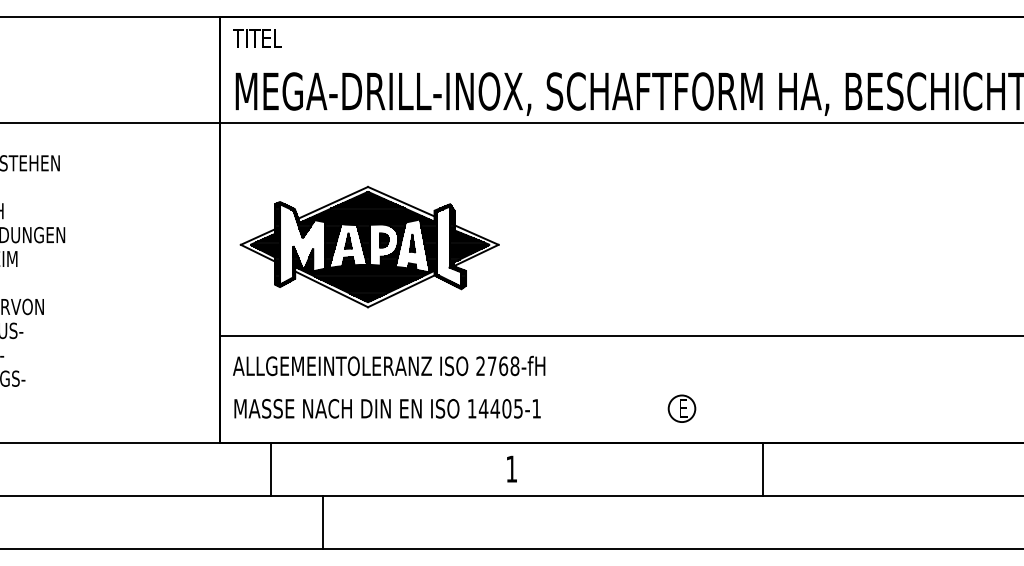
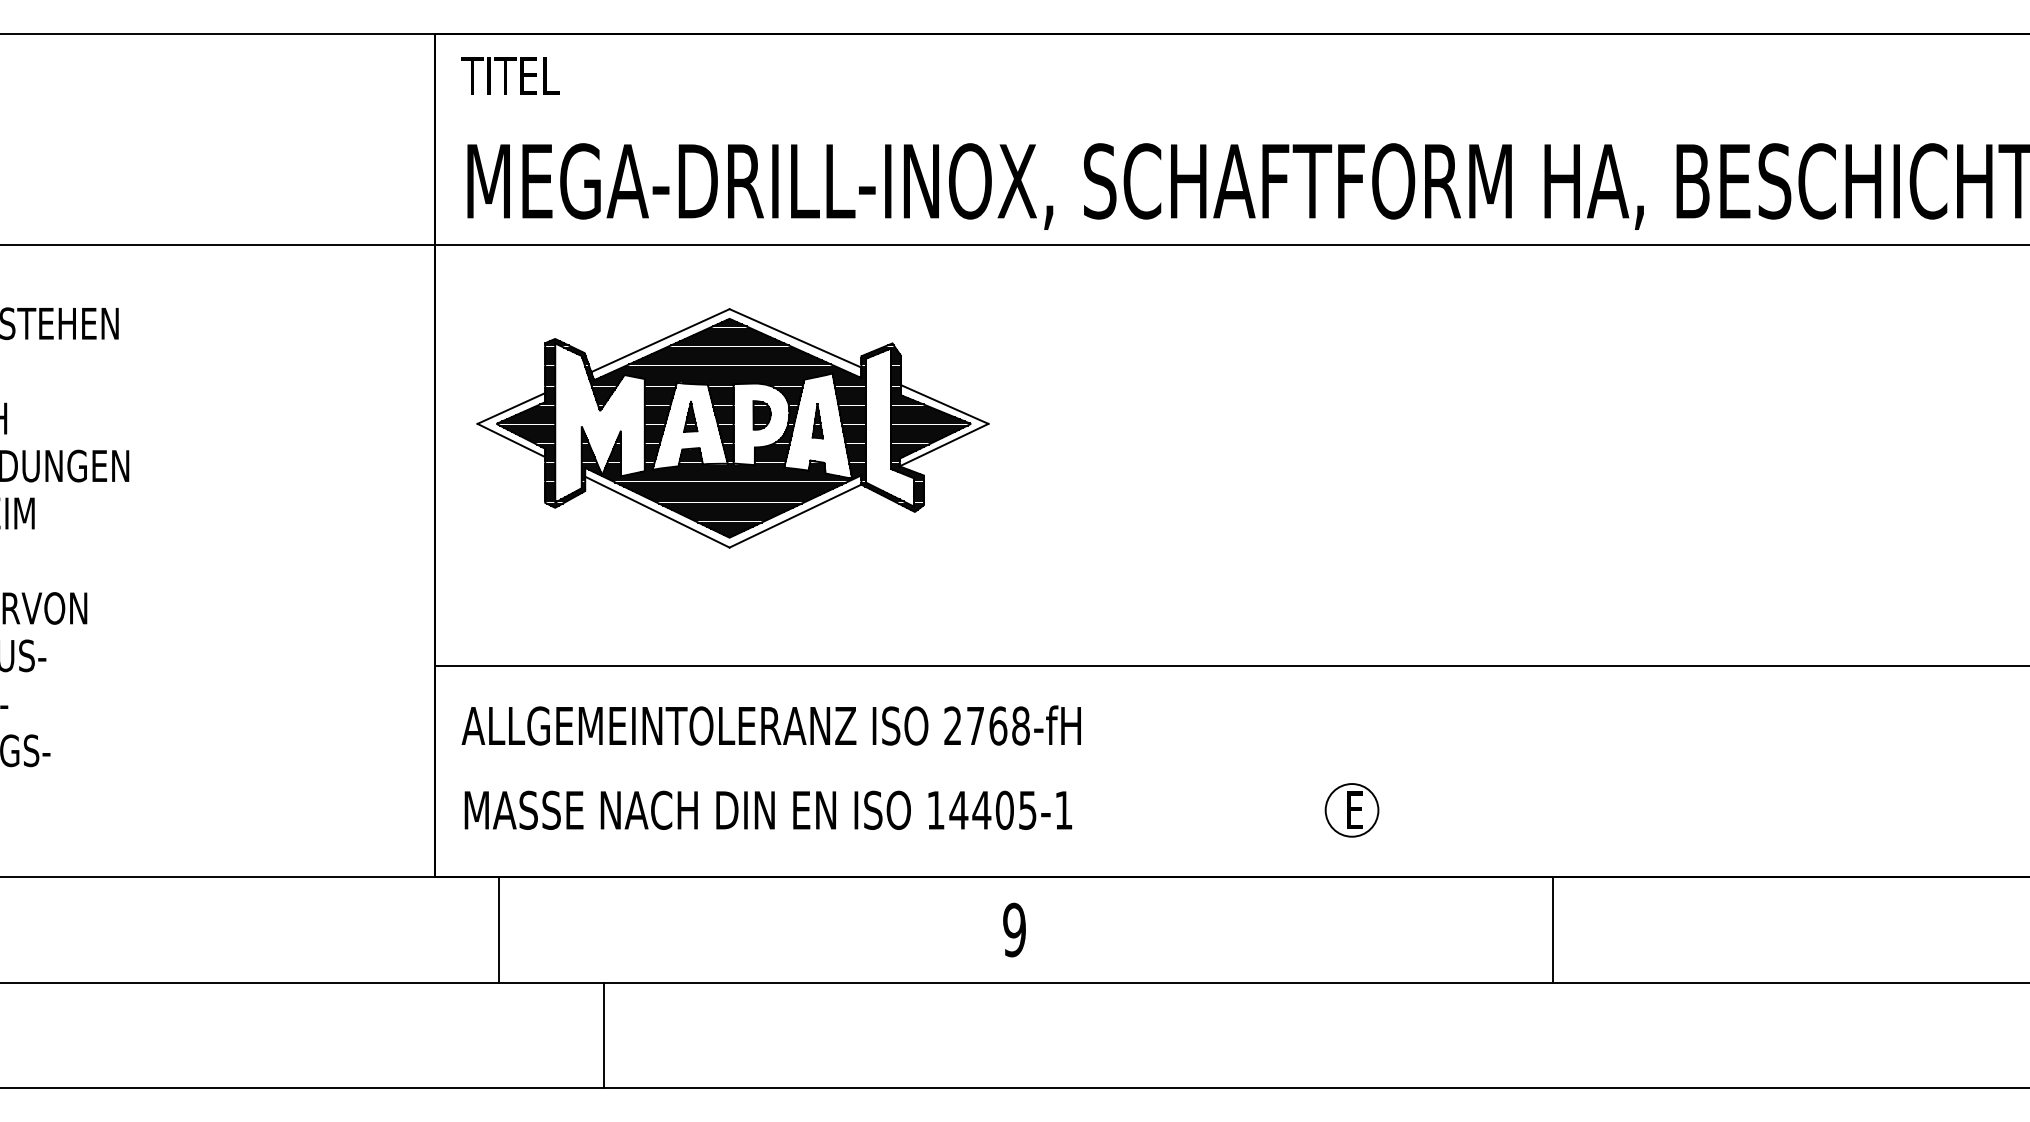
part: (369, 246) -> (732, 427), moved
line: (270, 468) -> (498, 928), moved
text: (511, 468) -> (1014, 928), 1 -> 9
line: (763, 468) -> (1553, 928), moved
line: (322, 521) -> (603, 1033), moved

